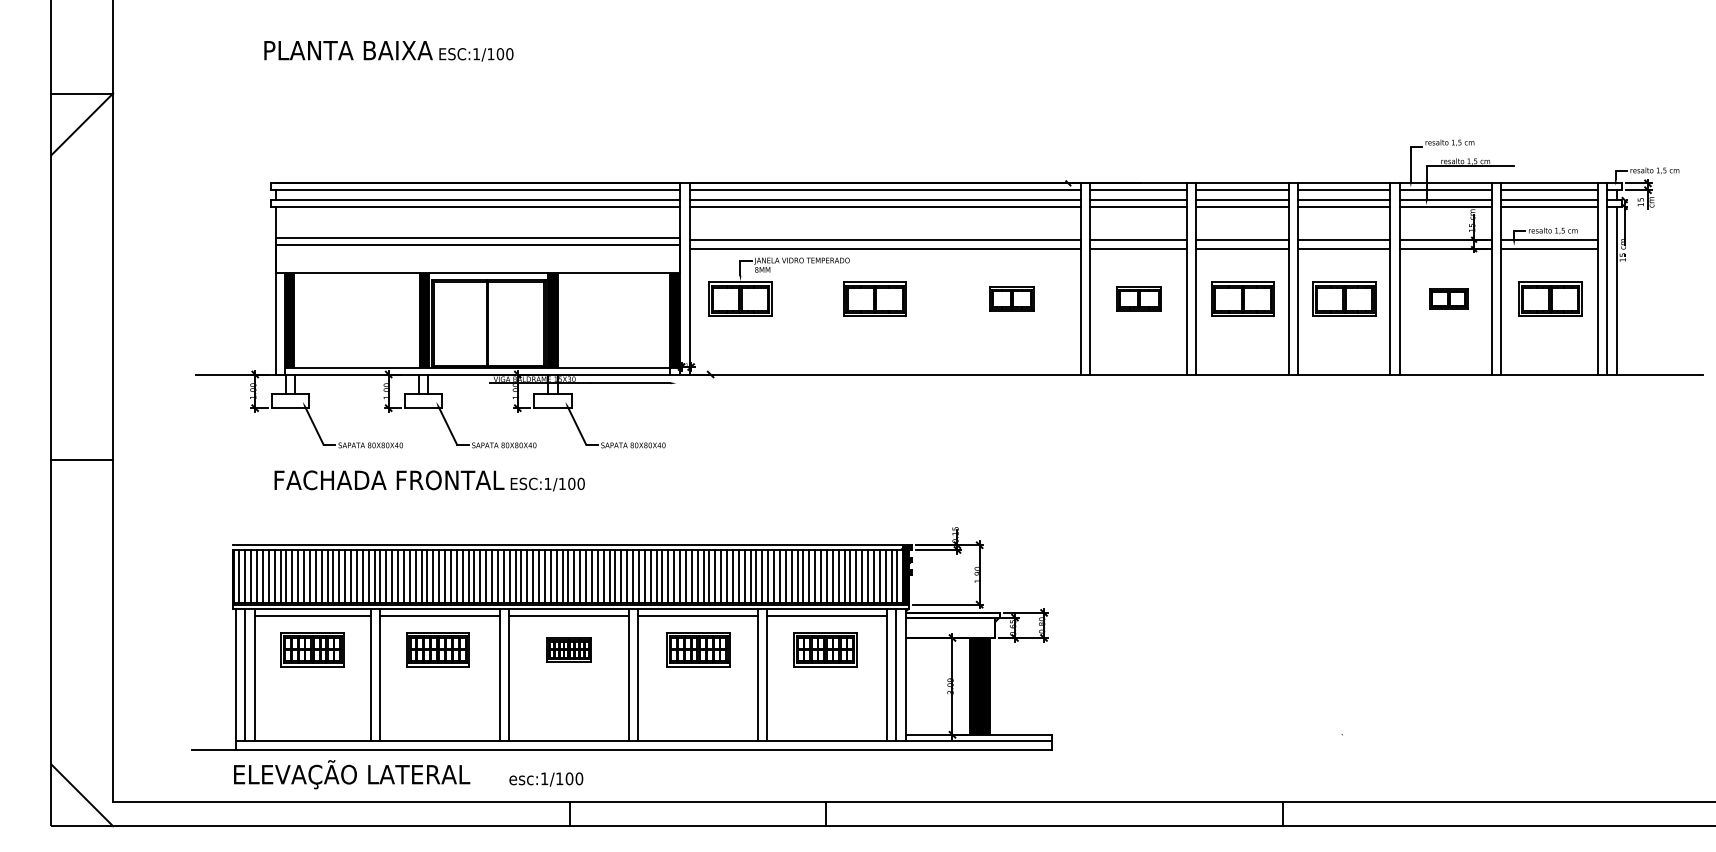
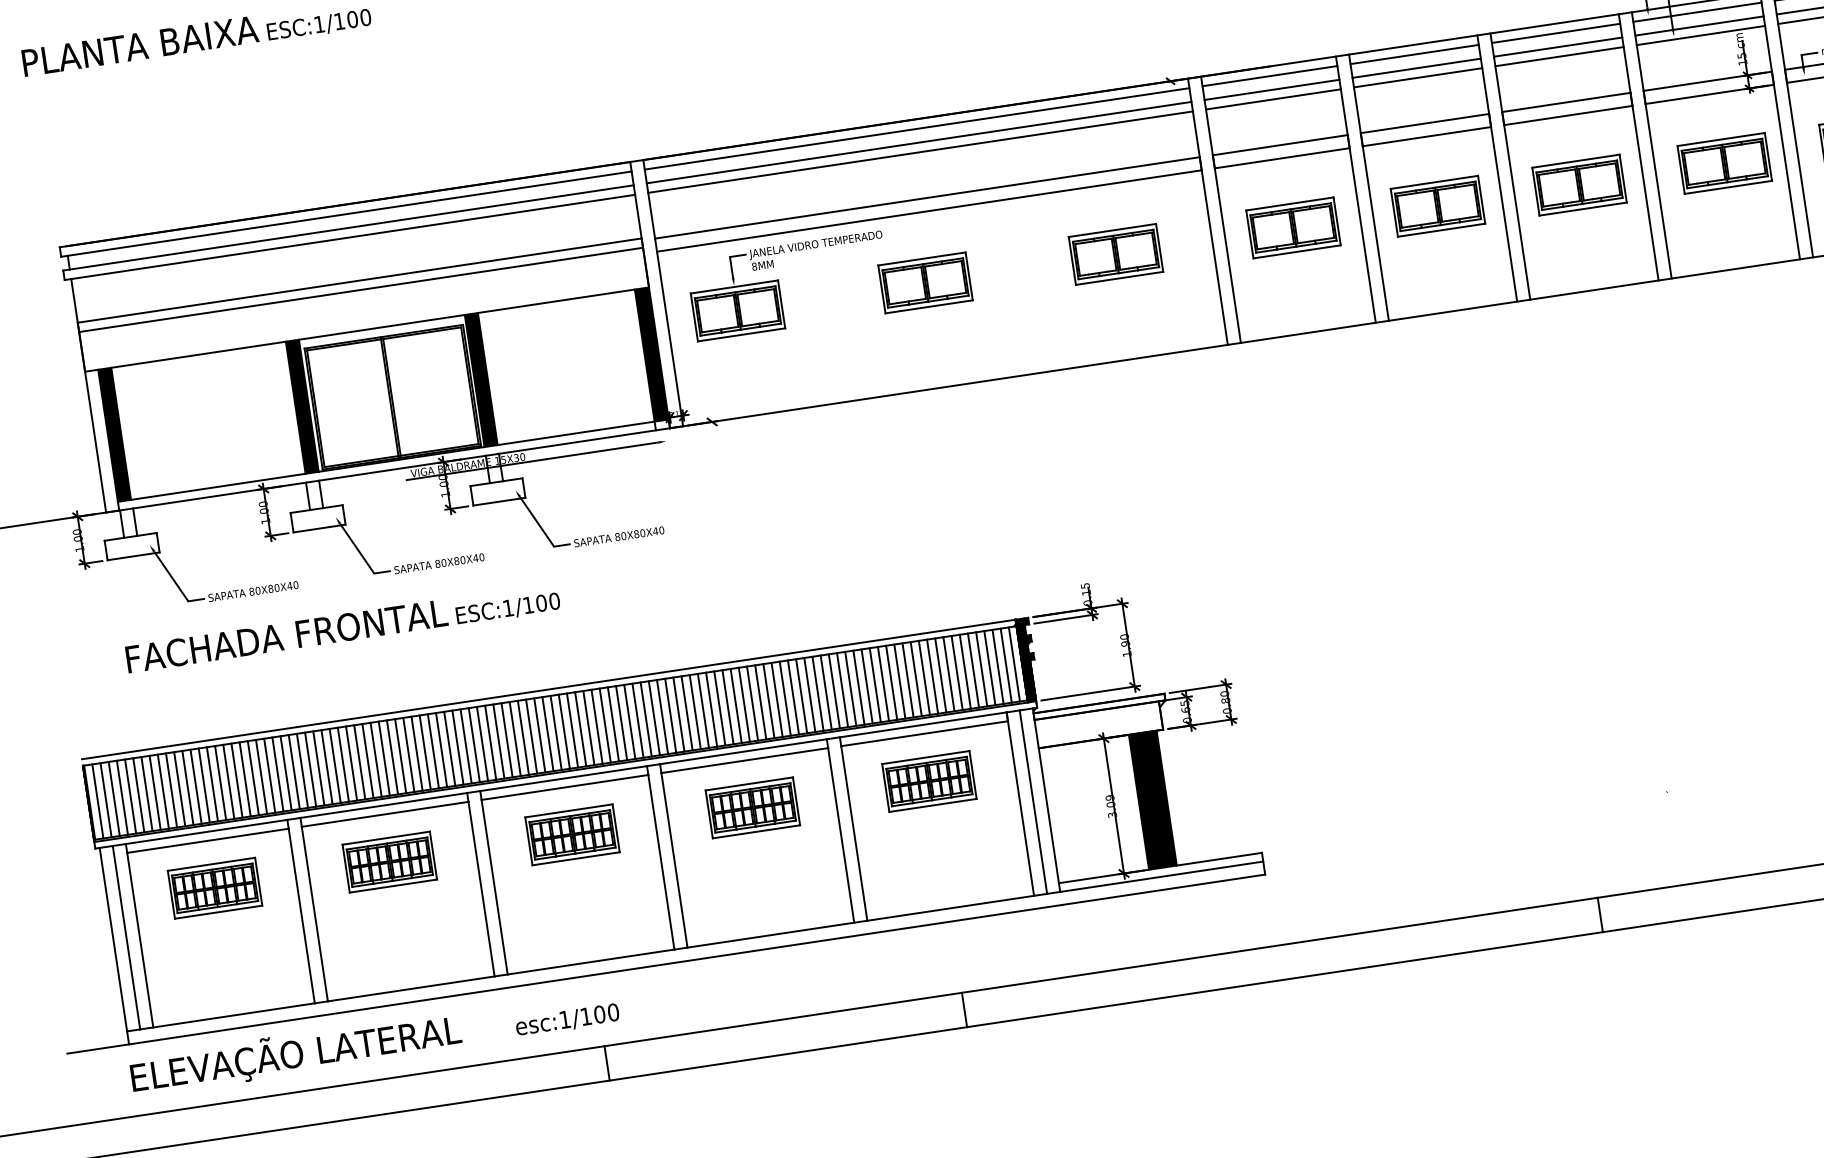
part: (1011, 298) -> (1115, 253), size x1.43
part: (1139, 298) -> (1293, 226), size x1.43
part: (1448, 298) -> (1724, 162), size x1.67
part: (569, 649) -> (572, 834), size x1.43

